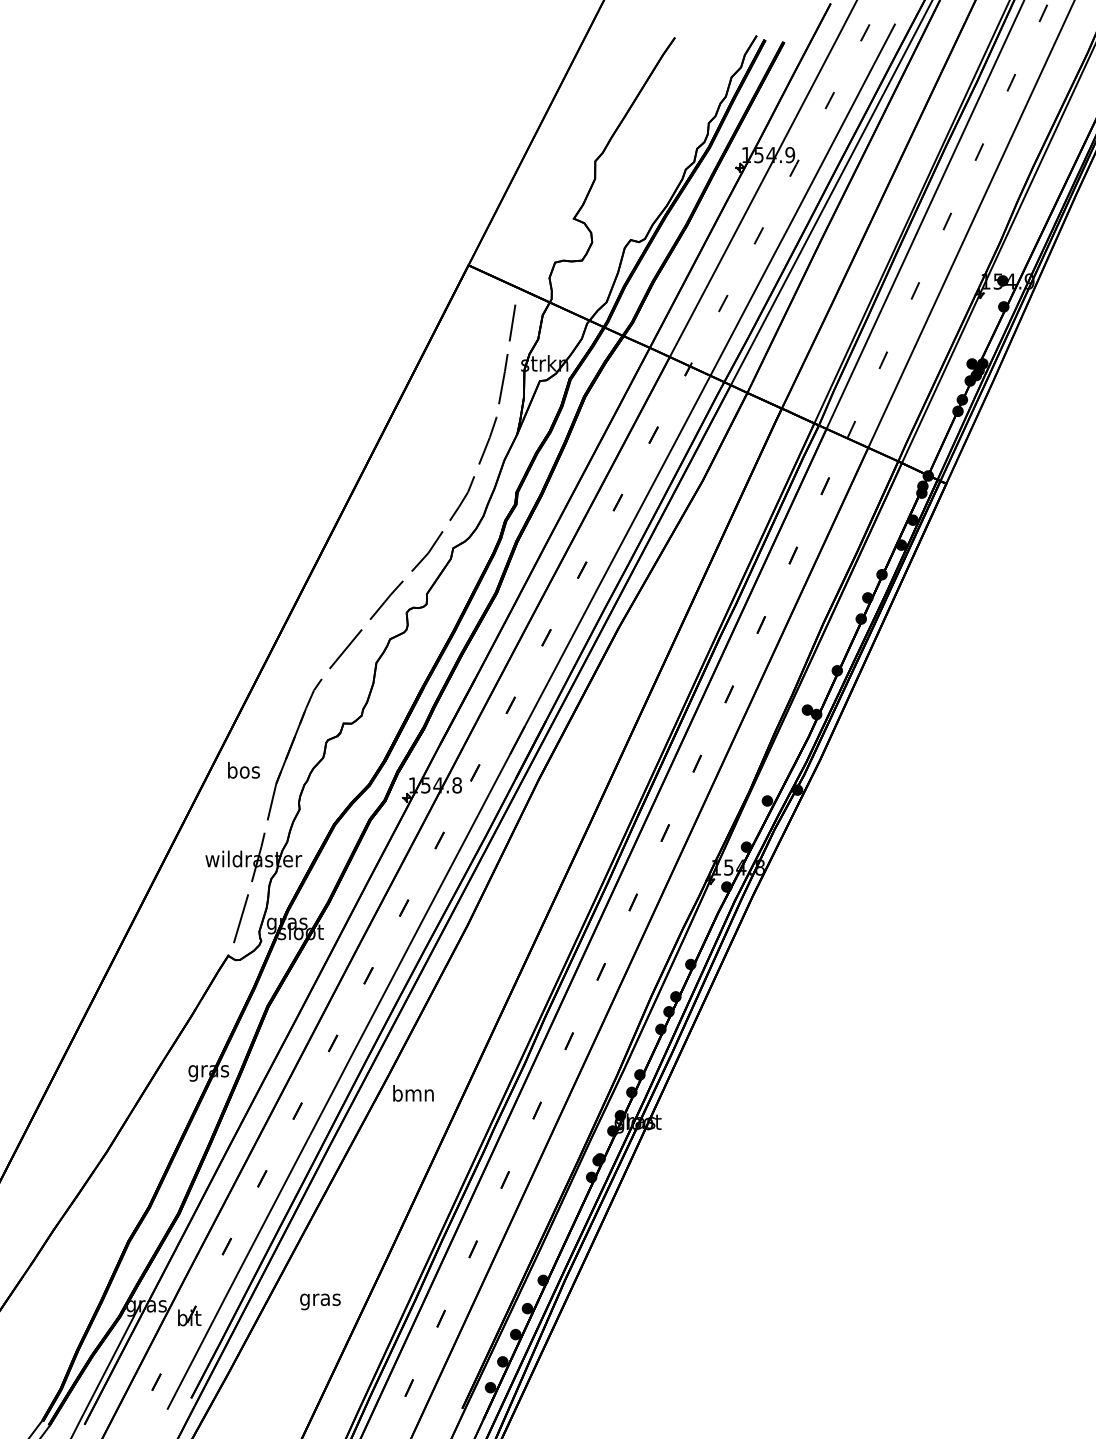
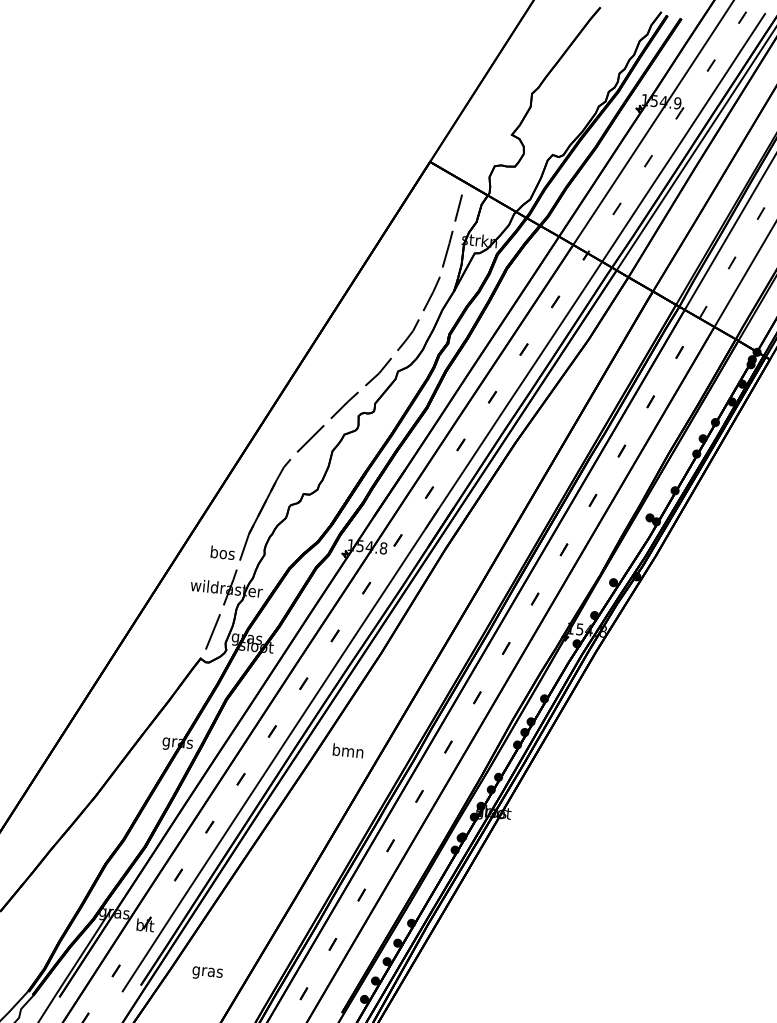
text: (243, 770) -> (222, 552), moved
text: (413, 1093) -> (348, 751), moved
text: (320, 1301) -> (207, 973), moved

